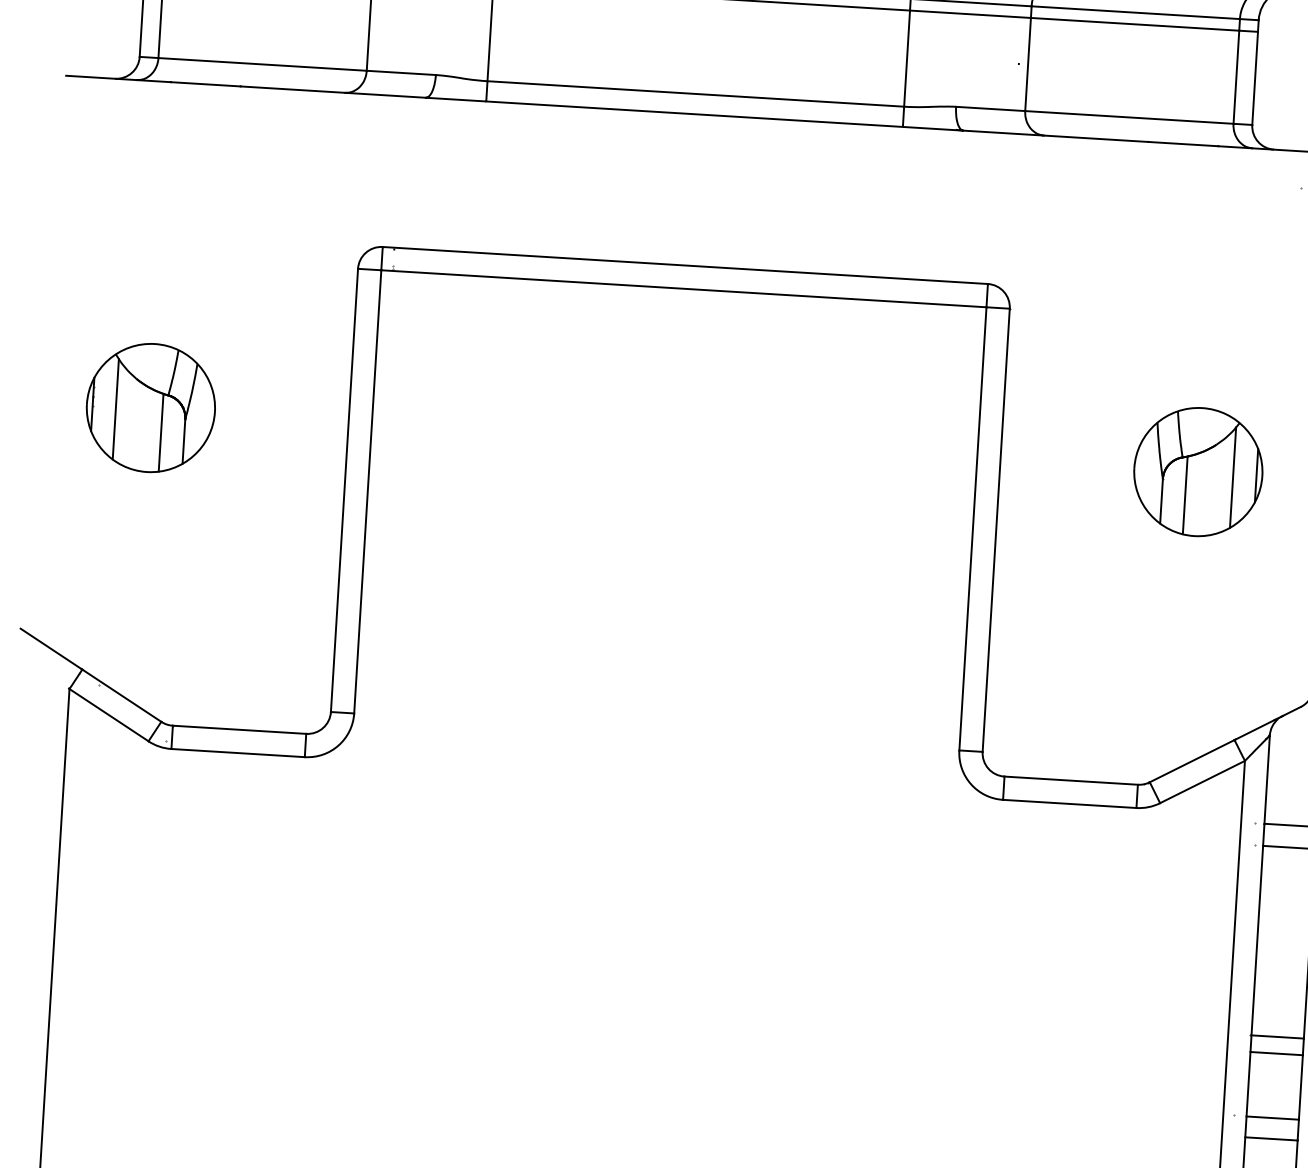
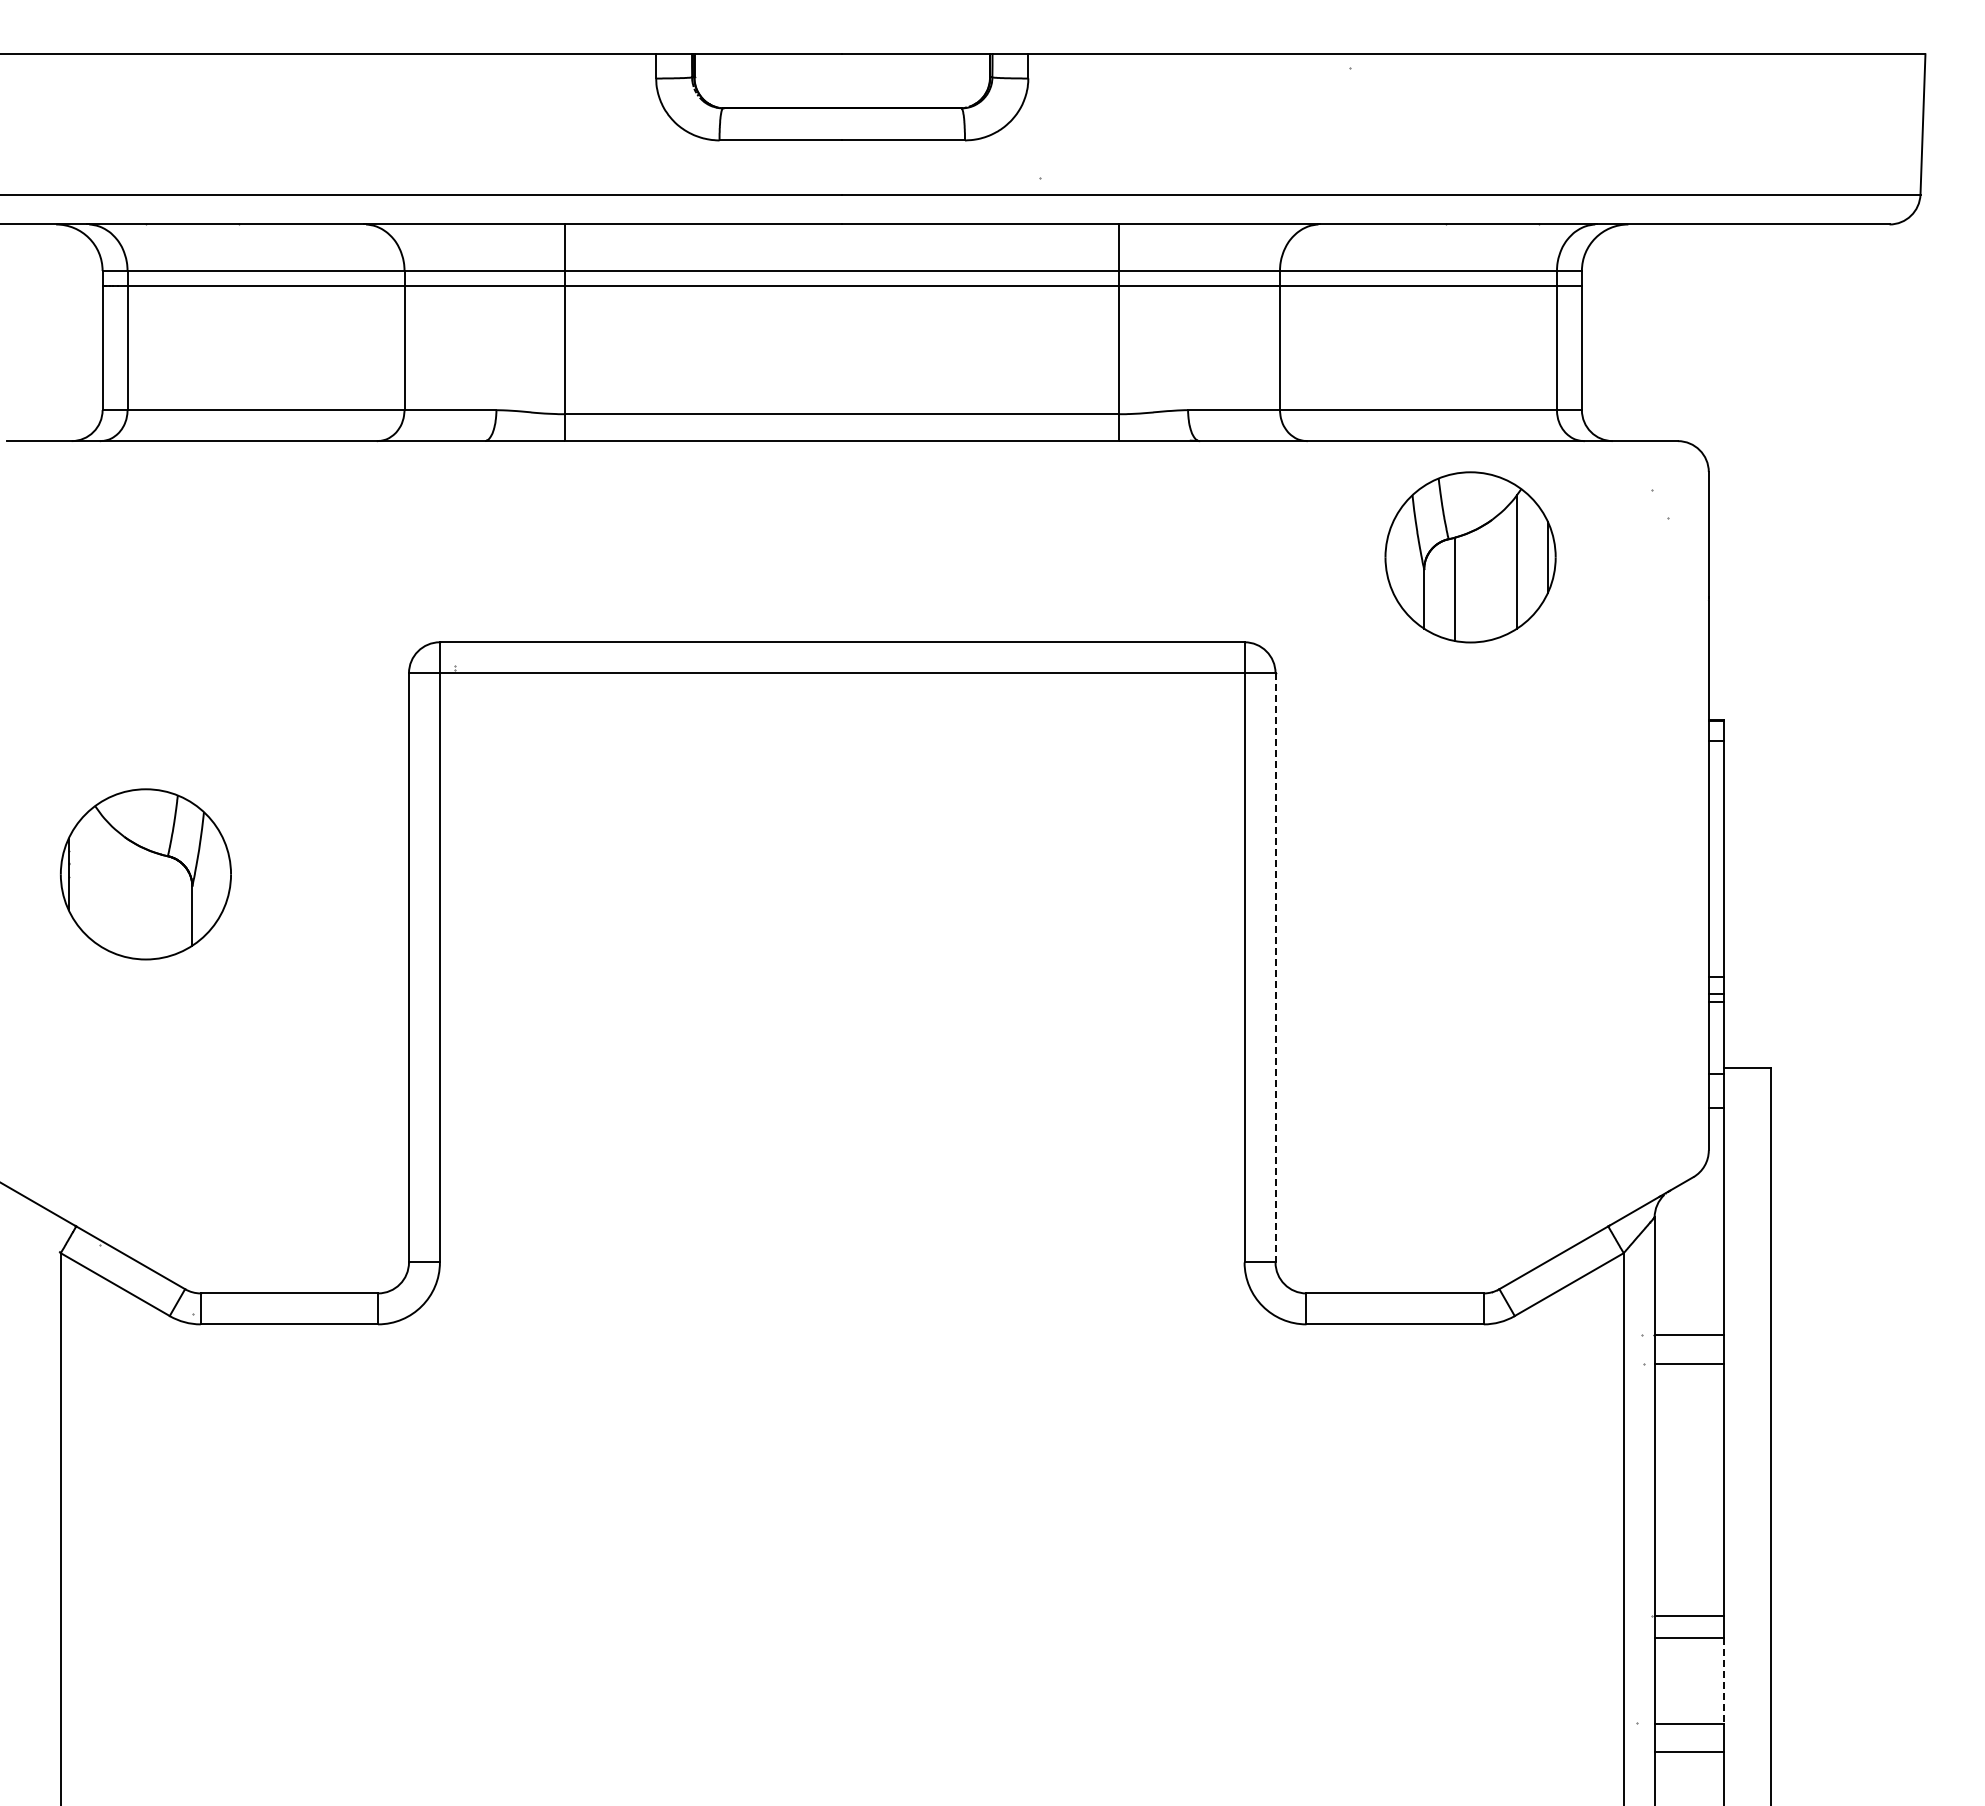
line: (115, 408) -> (99, 878), removed
line: (161, 432) -> (161, 905), removed
part: (1198, 472) -> (1470, 557), moved
line: (996, 530) -> (1275, 967), solid -> dashed
line: (1301, 1087) -> (1724, 1681), solid -> dashed

